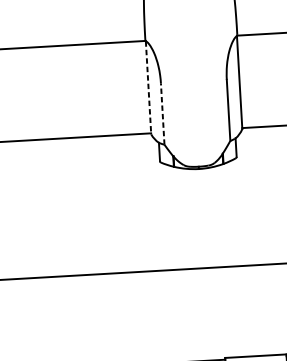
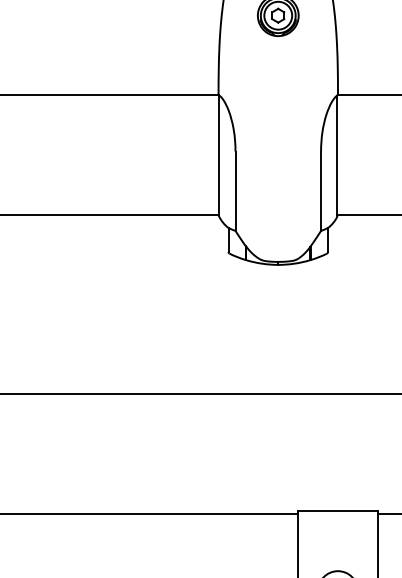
line: (148, 88) -> (219, 156), dashed -> solid
line: (162, 114) -> (235, 191), dashed -> solid

